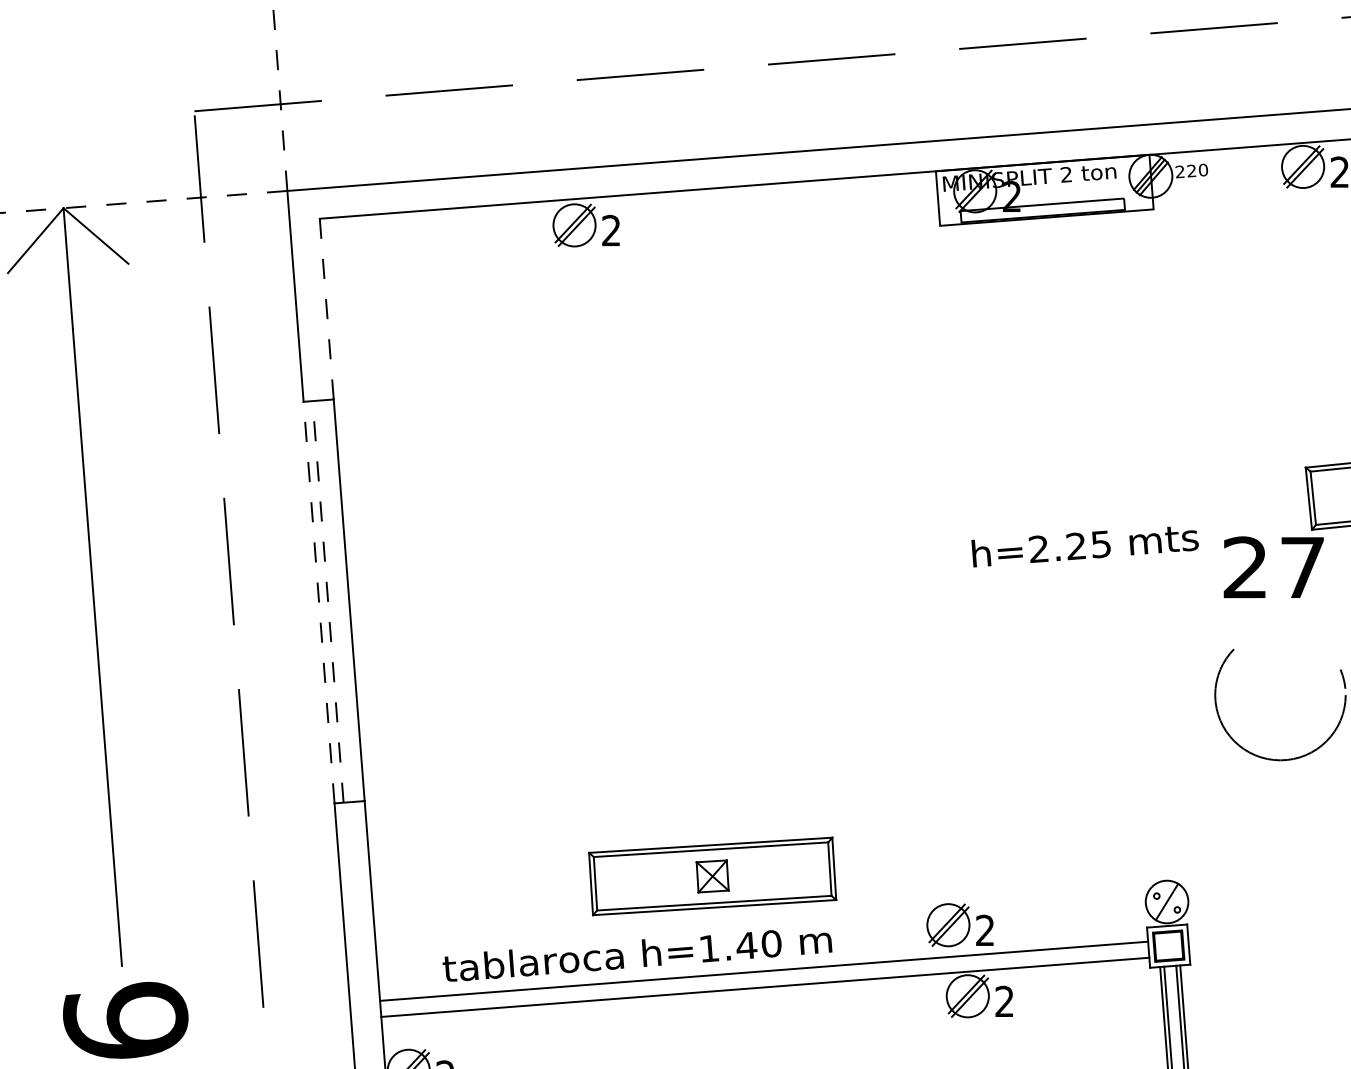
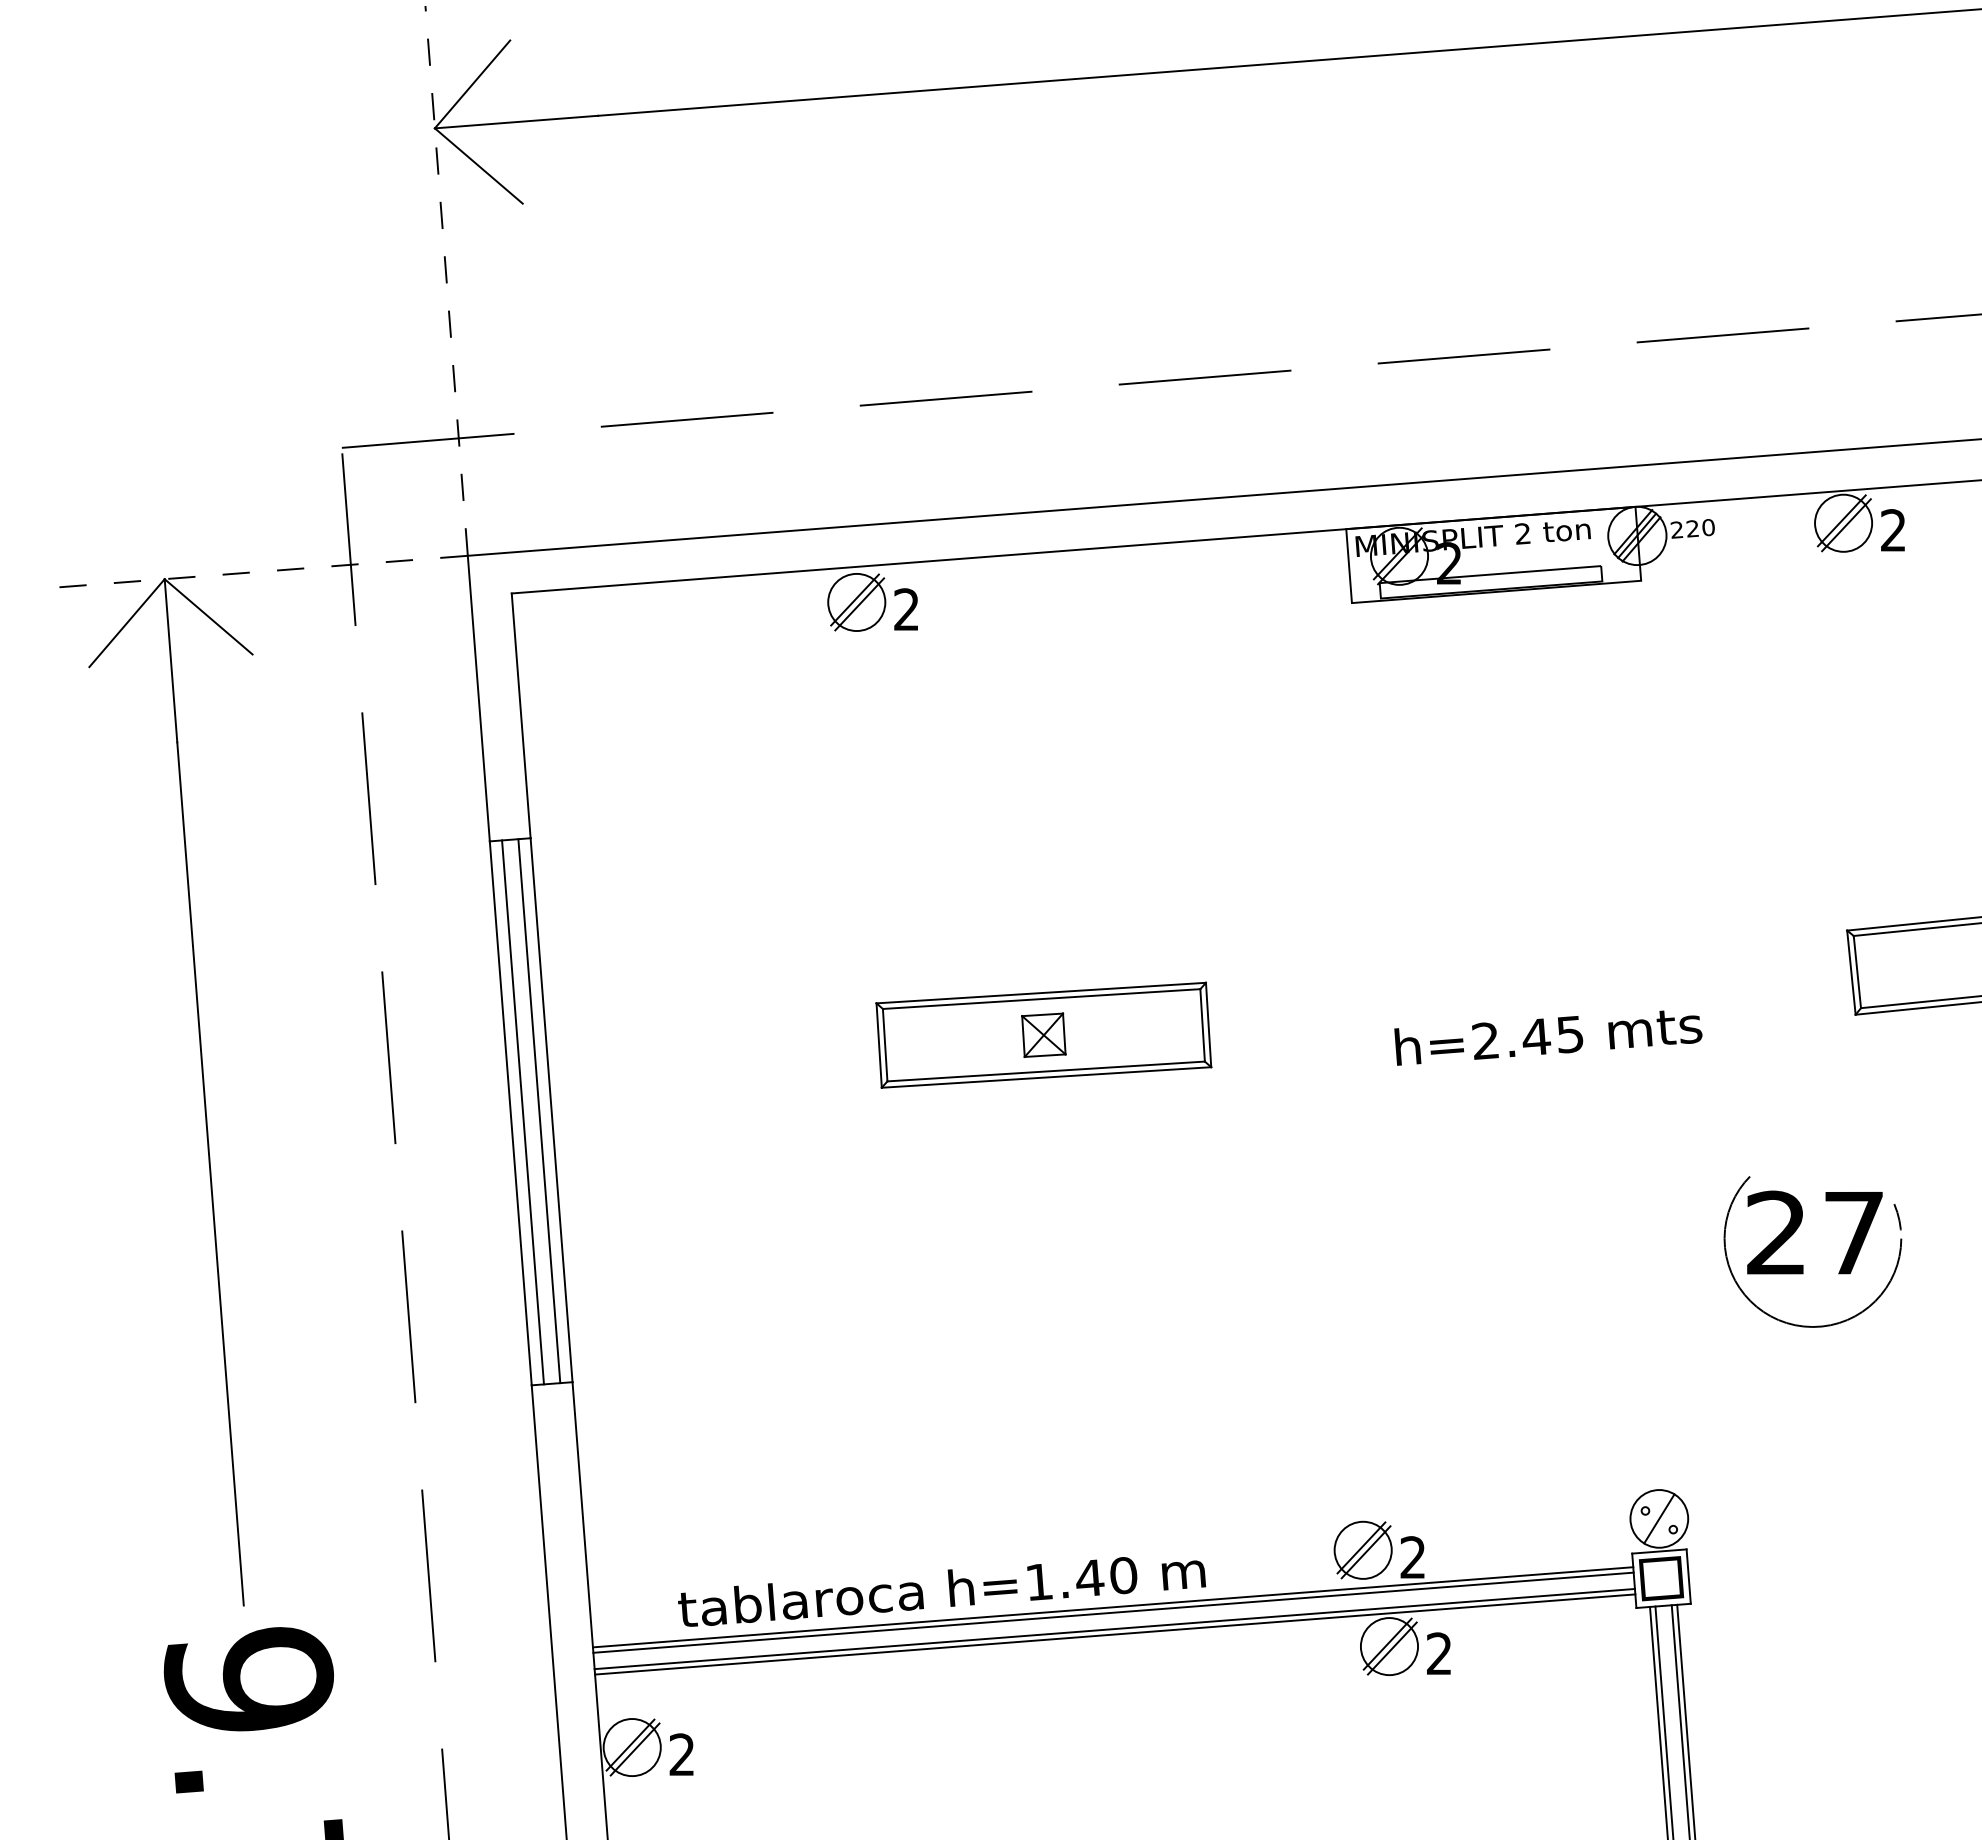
line: (327, 308) -> (521, 715), dashed -> solid
text: (1076, 545) -> (1536, 1036), h=2.25 -> h=2.45
text: (1273, 567) -> (1814, 1232), moved
line: (328, 601) -> (523, 1112), dashed -> solid
line: (340, 601) -> (539, 1111), added
line: (318, 602) -> (510, 1113), dashed -> solid
part: (712, 875) -> (1043, 1034), moved
line: (763, 967) -> (1112, 1607), added
line: (764, 982) -> (1114, 1628), added

